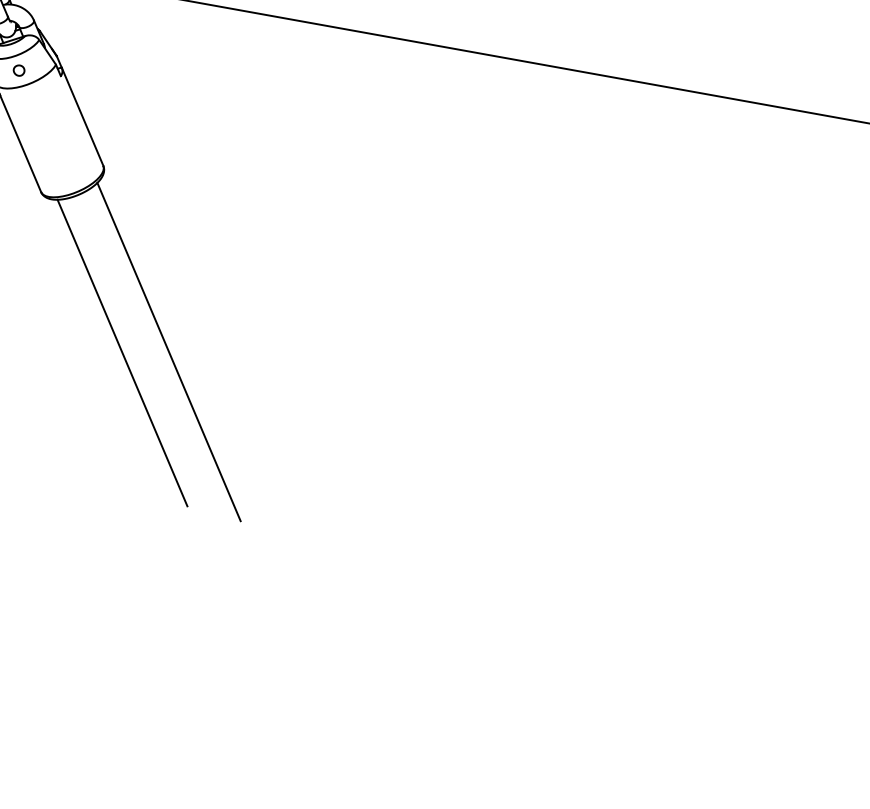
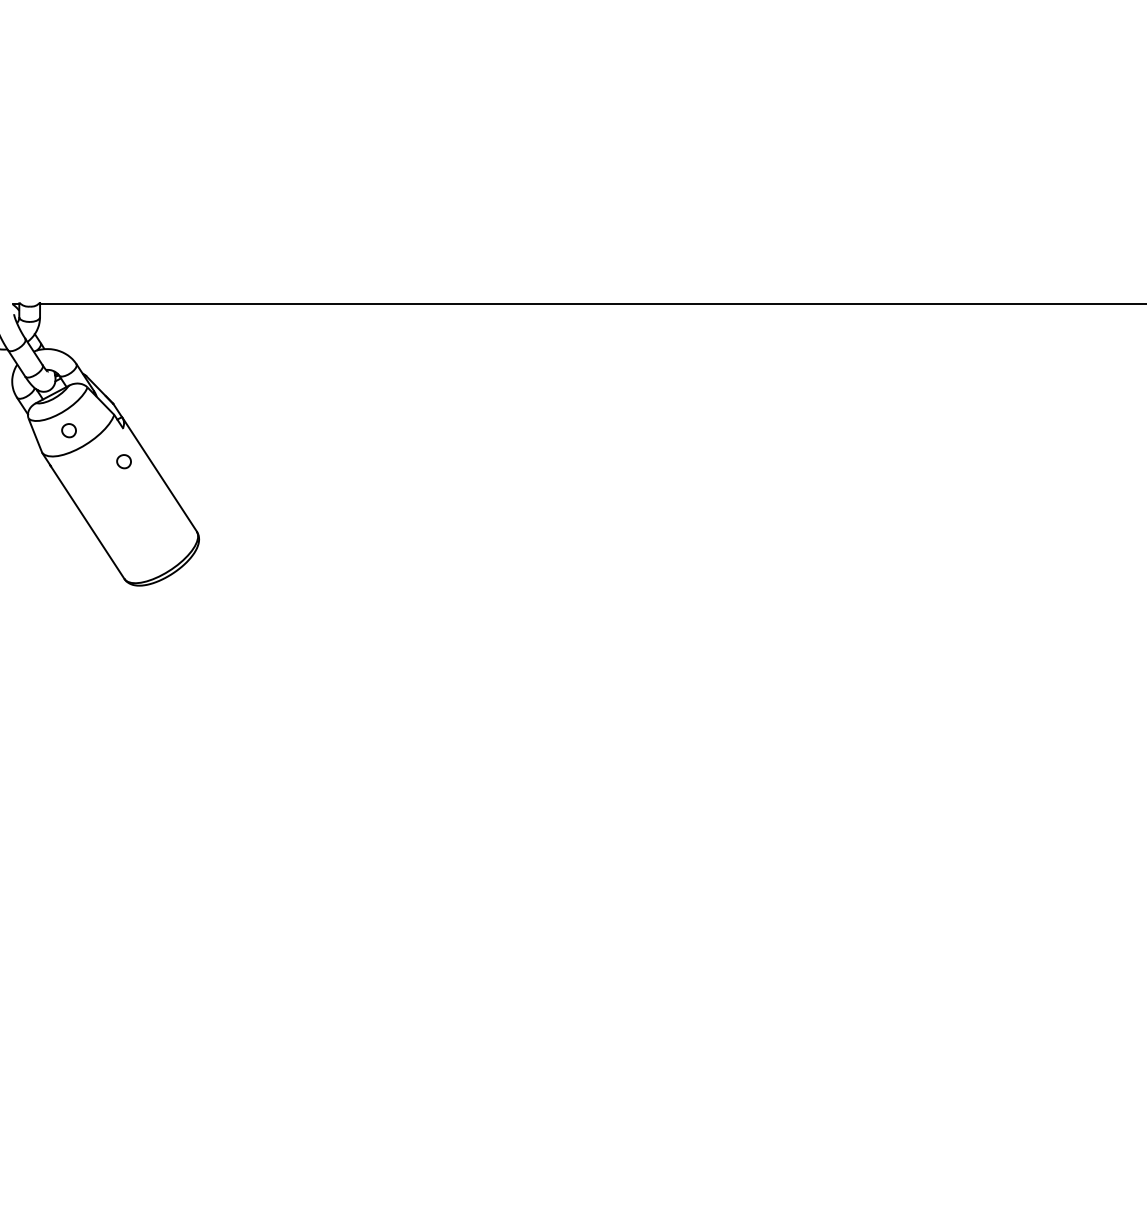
part: (56, 101) -> (123, 461), added
line: (168, 351) -> (321, 751), removed
line: (122, 352) -> (263, 762), removed

